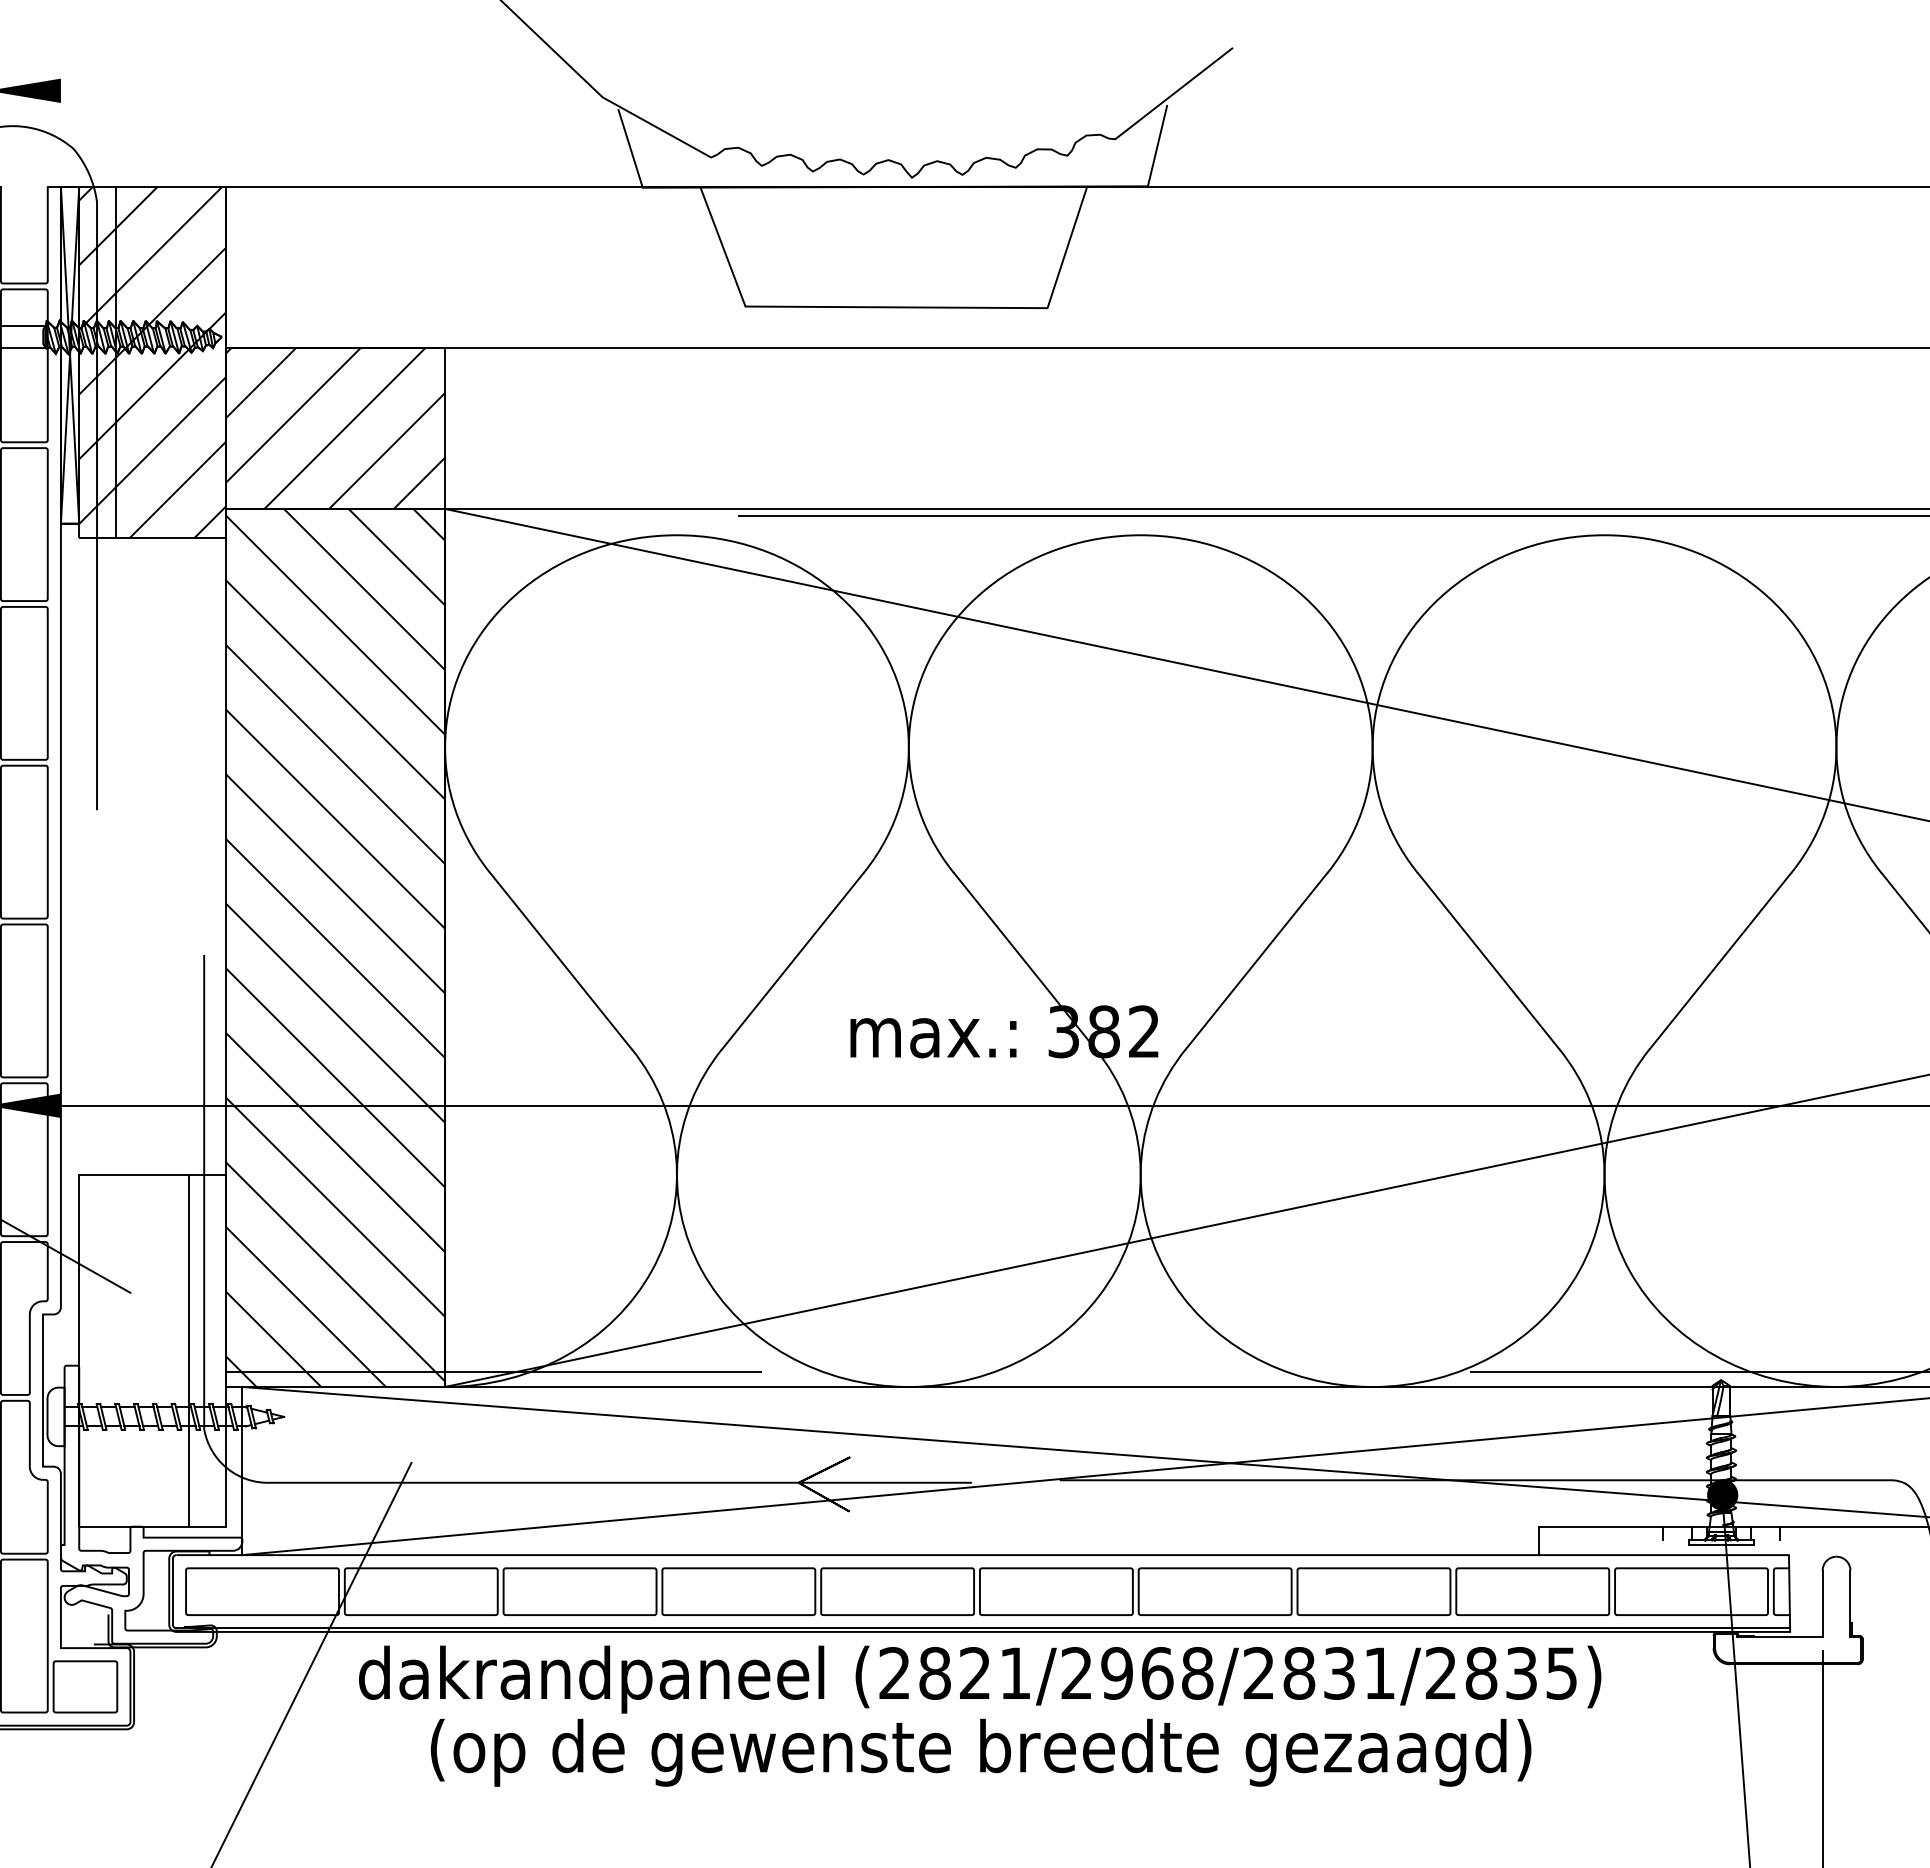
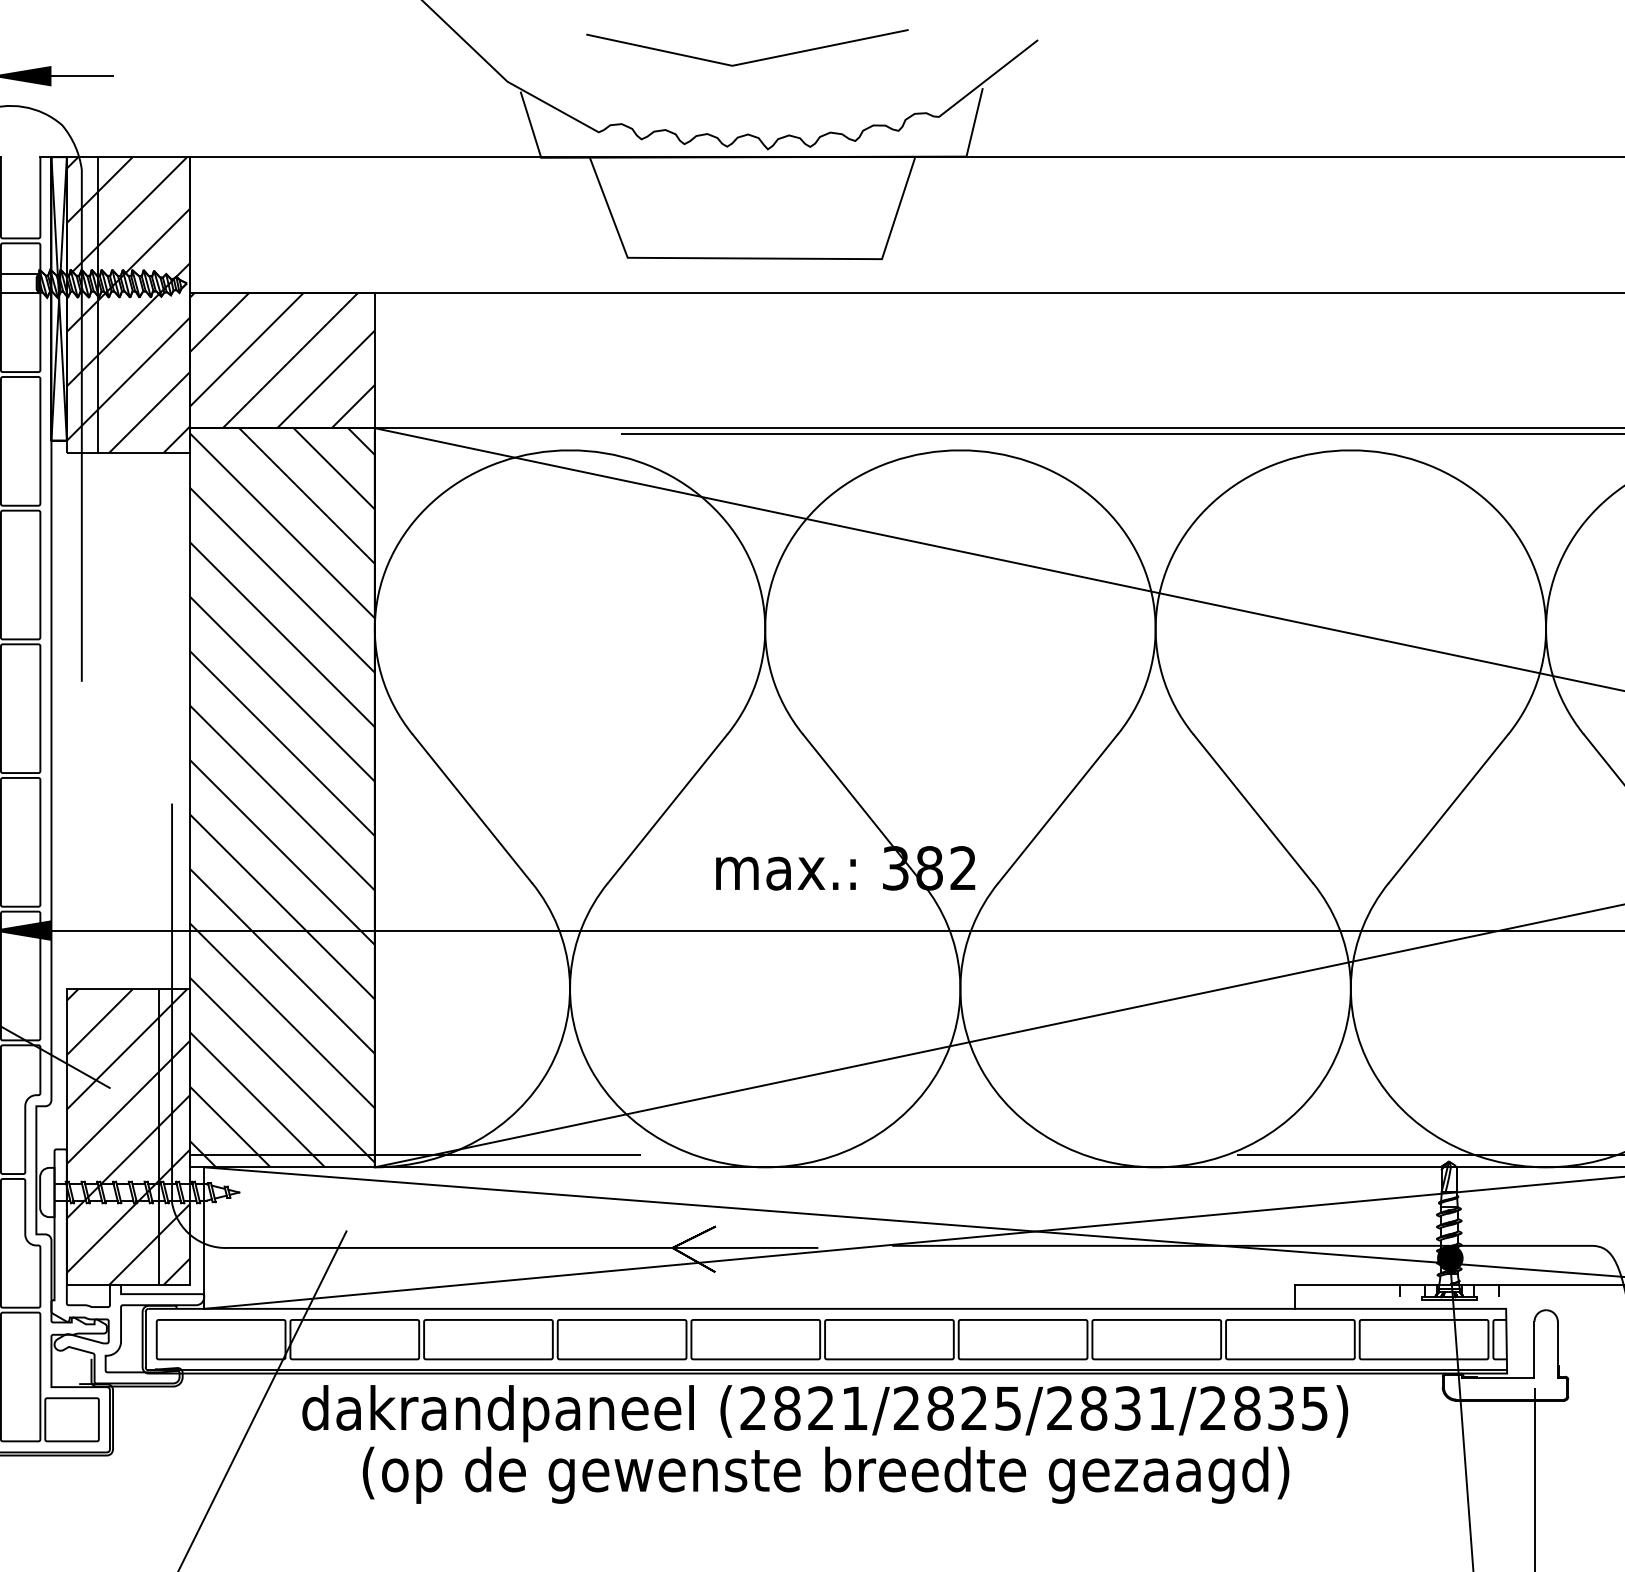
line: (892, 72) -> (751, 60), added
line: (97, 90) -> (82, 75), added
hatch: (152, 1350) -> (128, 1136), added
text: (1157, 1673) -> (974, 1408), (2821/2968/2831/2835) -> (2821/2825/2831/2835)

